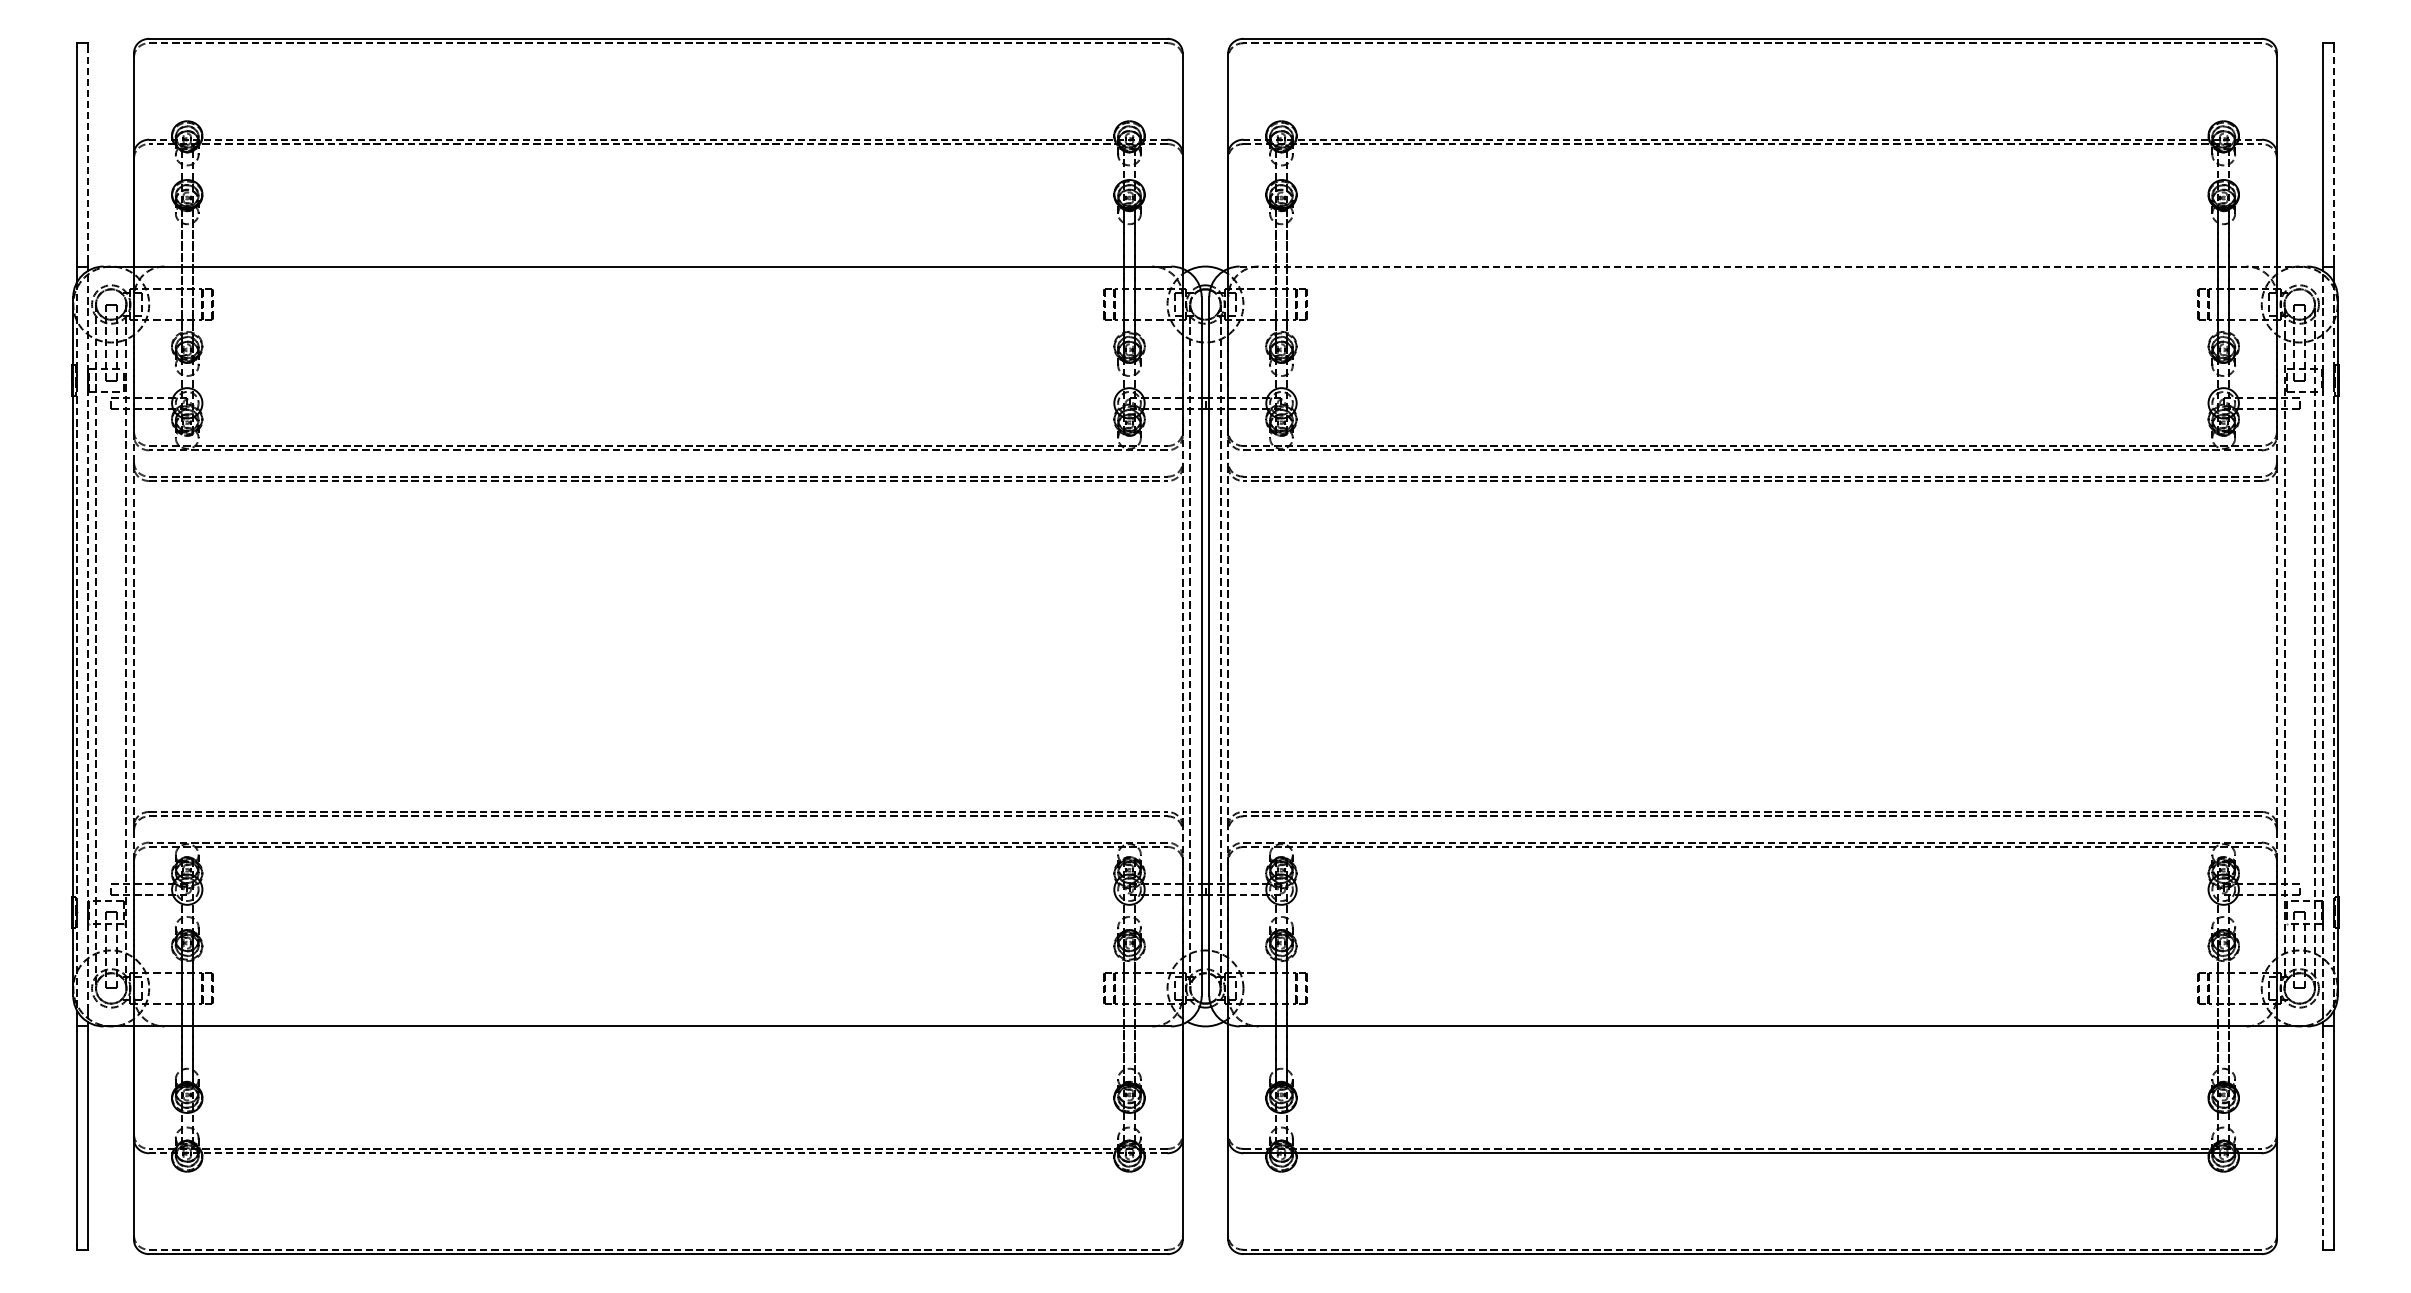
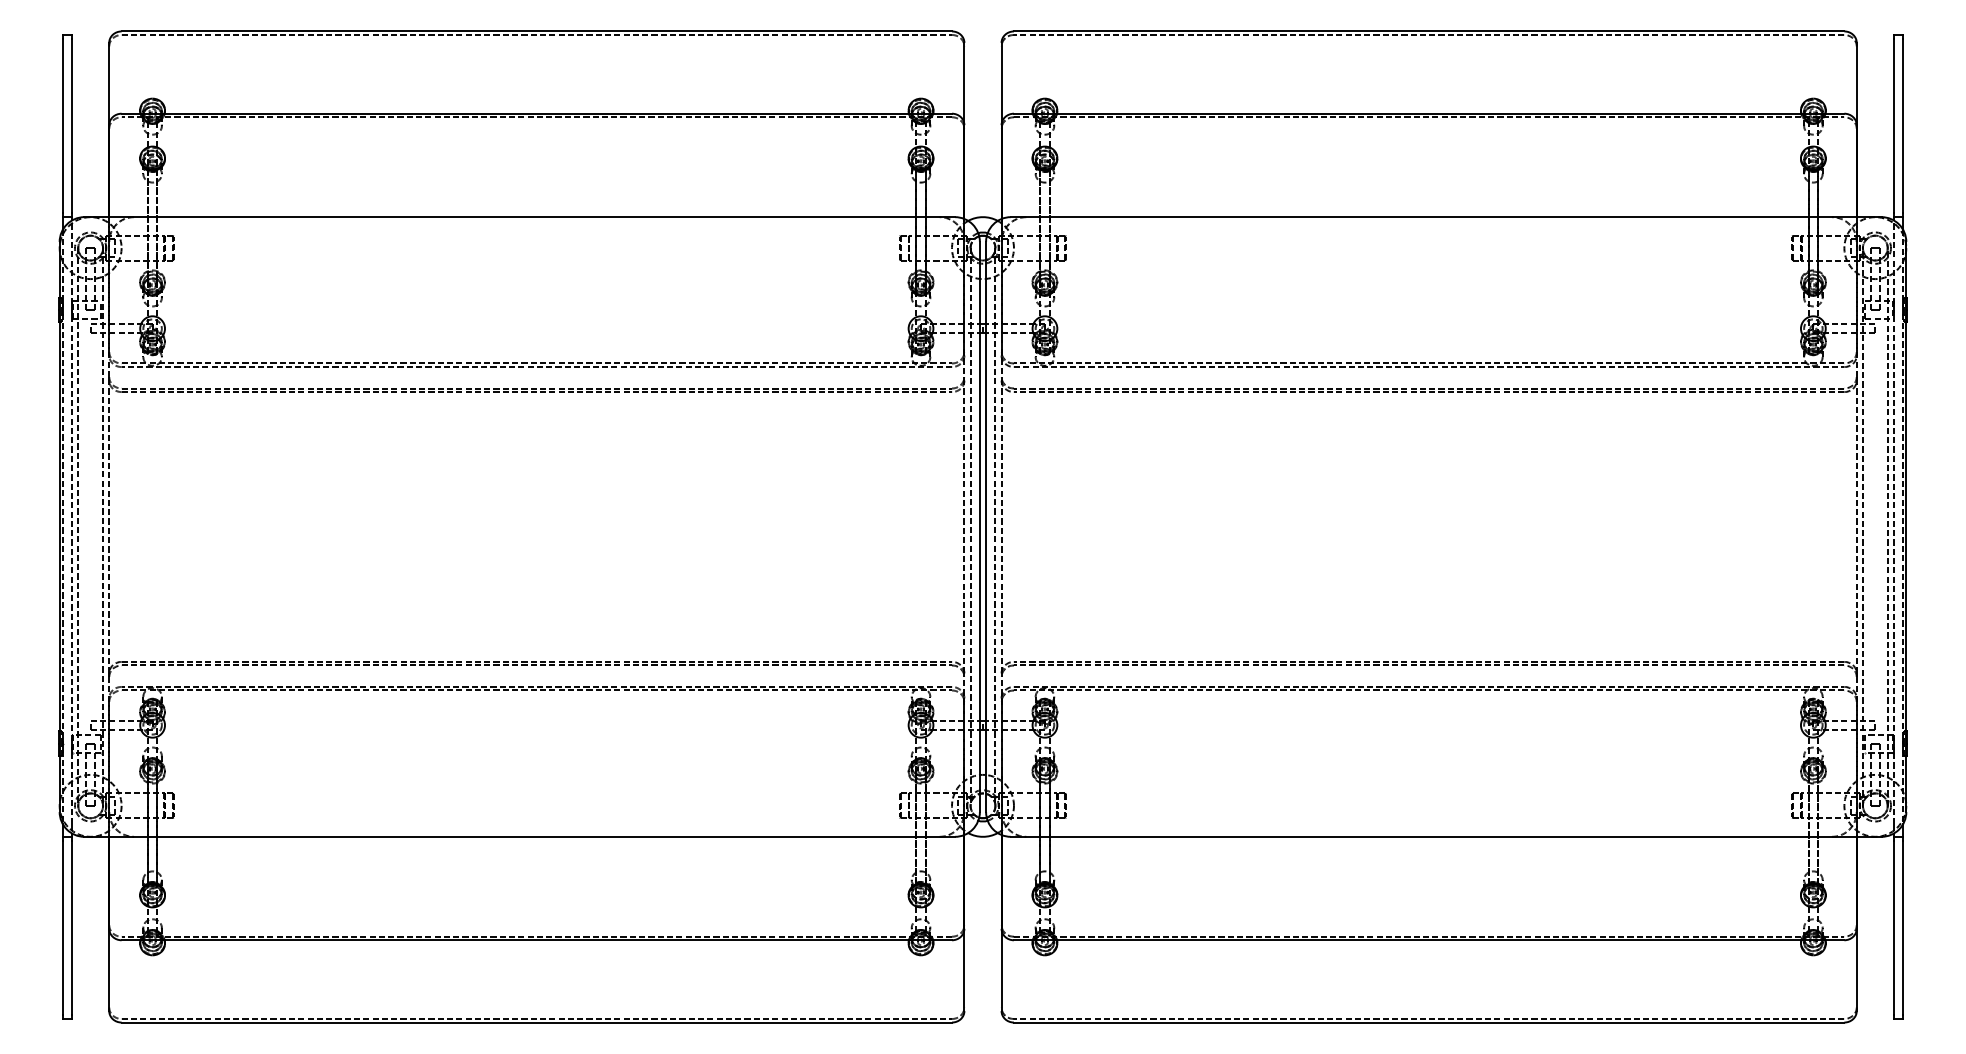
line: (657, 139) -> (536, 113), dashed -> solid
line: (1753, 139) -> (1429, 113), dashed -> solid
line: (88, 154) -> (72, 125), dashed -> solid
line: (2333, 154) -> (1902, 125), dashed -> solid
line: (1773, 266) -> (1446, 217), dashed -> solid
line: (2322, 1138) -> (1893, 928), dashed -> solid
line: (657, 1153) -> (536, 940), dashed -> solid

